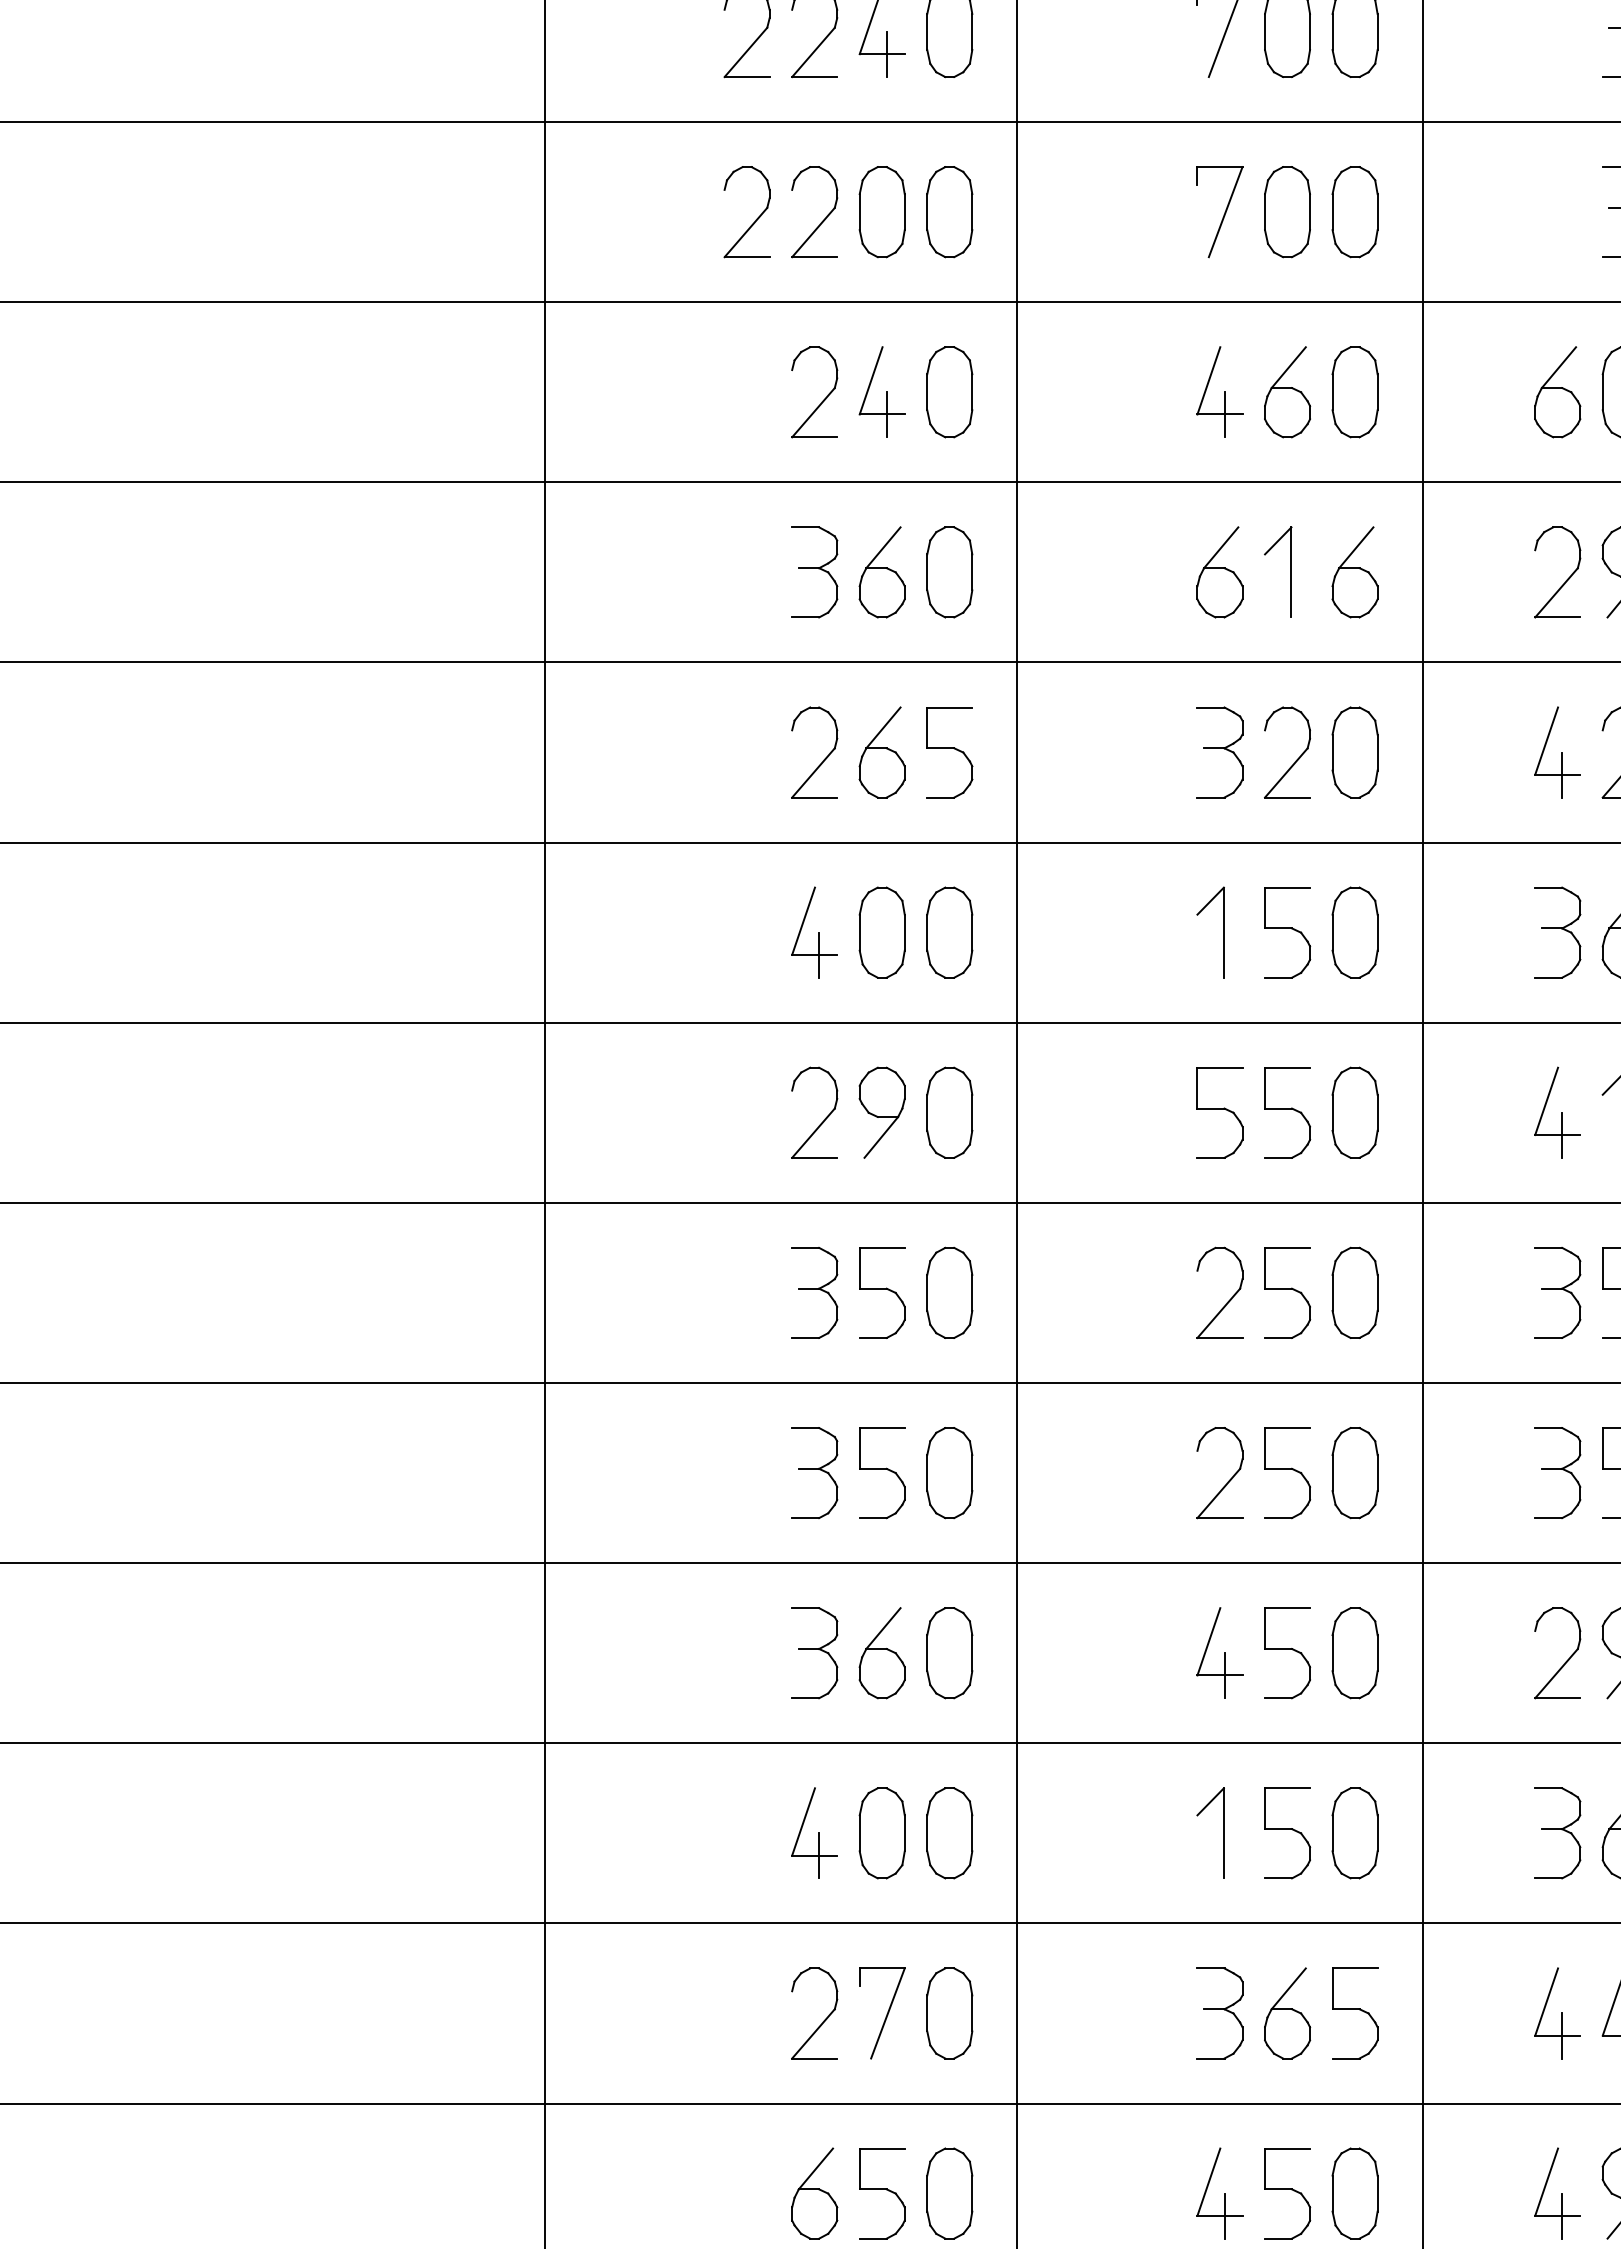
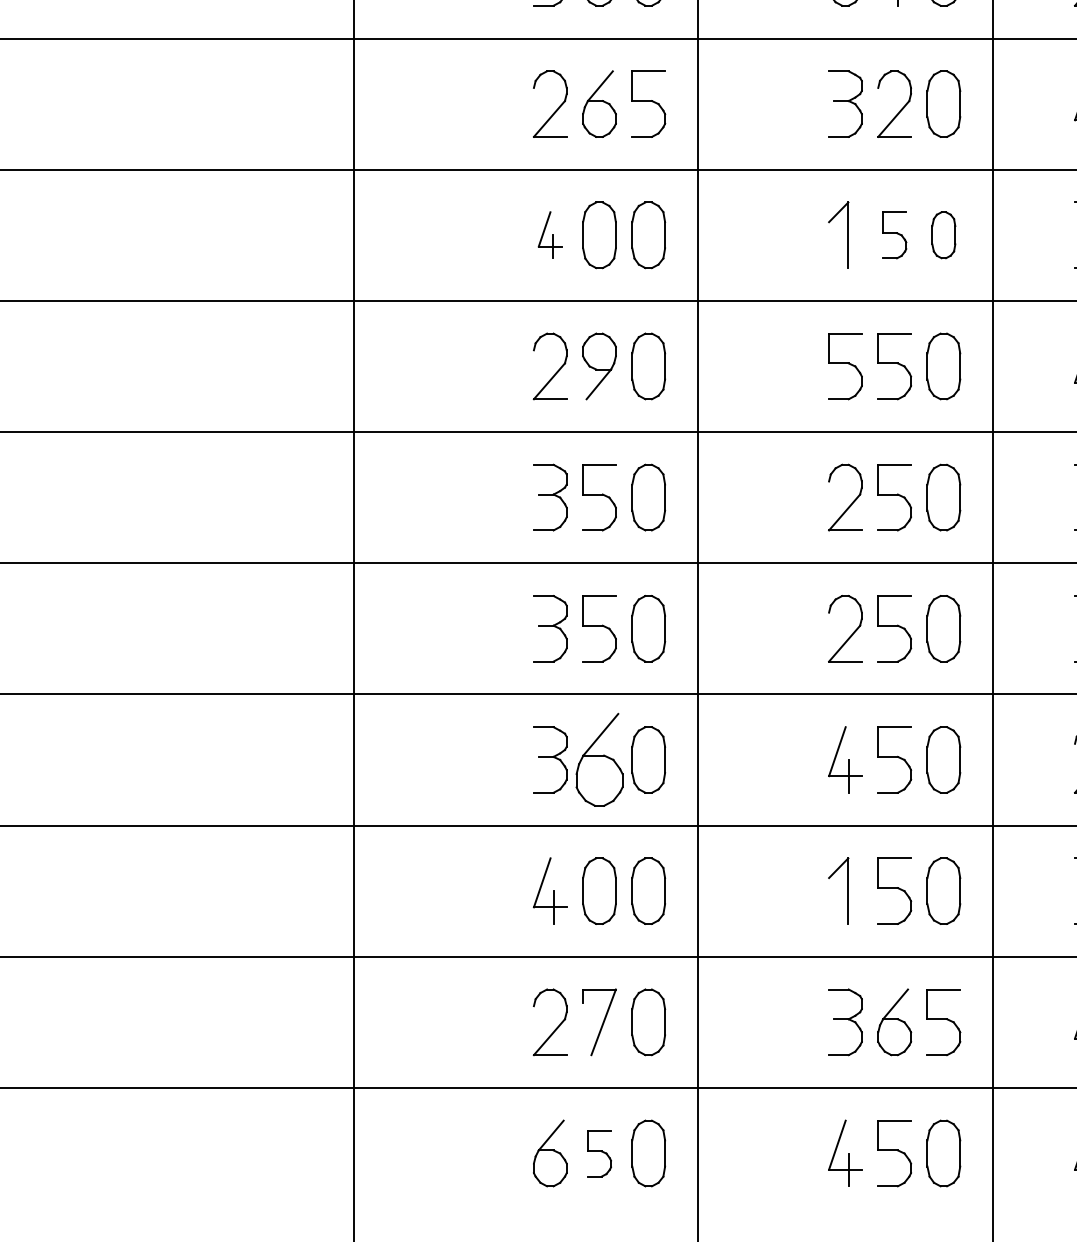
part: (814, 932) -> (550, 235), size x0.7
part: (1287, 932) -> (894, 235), size x0.7
part: (1354, 932) -> (943, 235), size x0.7
part: (881, 1653) -> (598, 760), size x1.4
part: (882, 2193) -> (599, 1153), size x0.7

